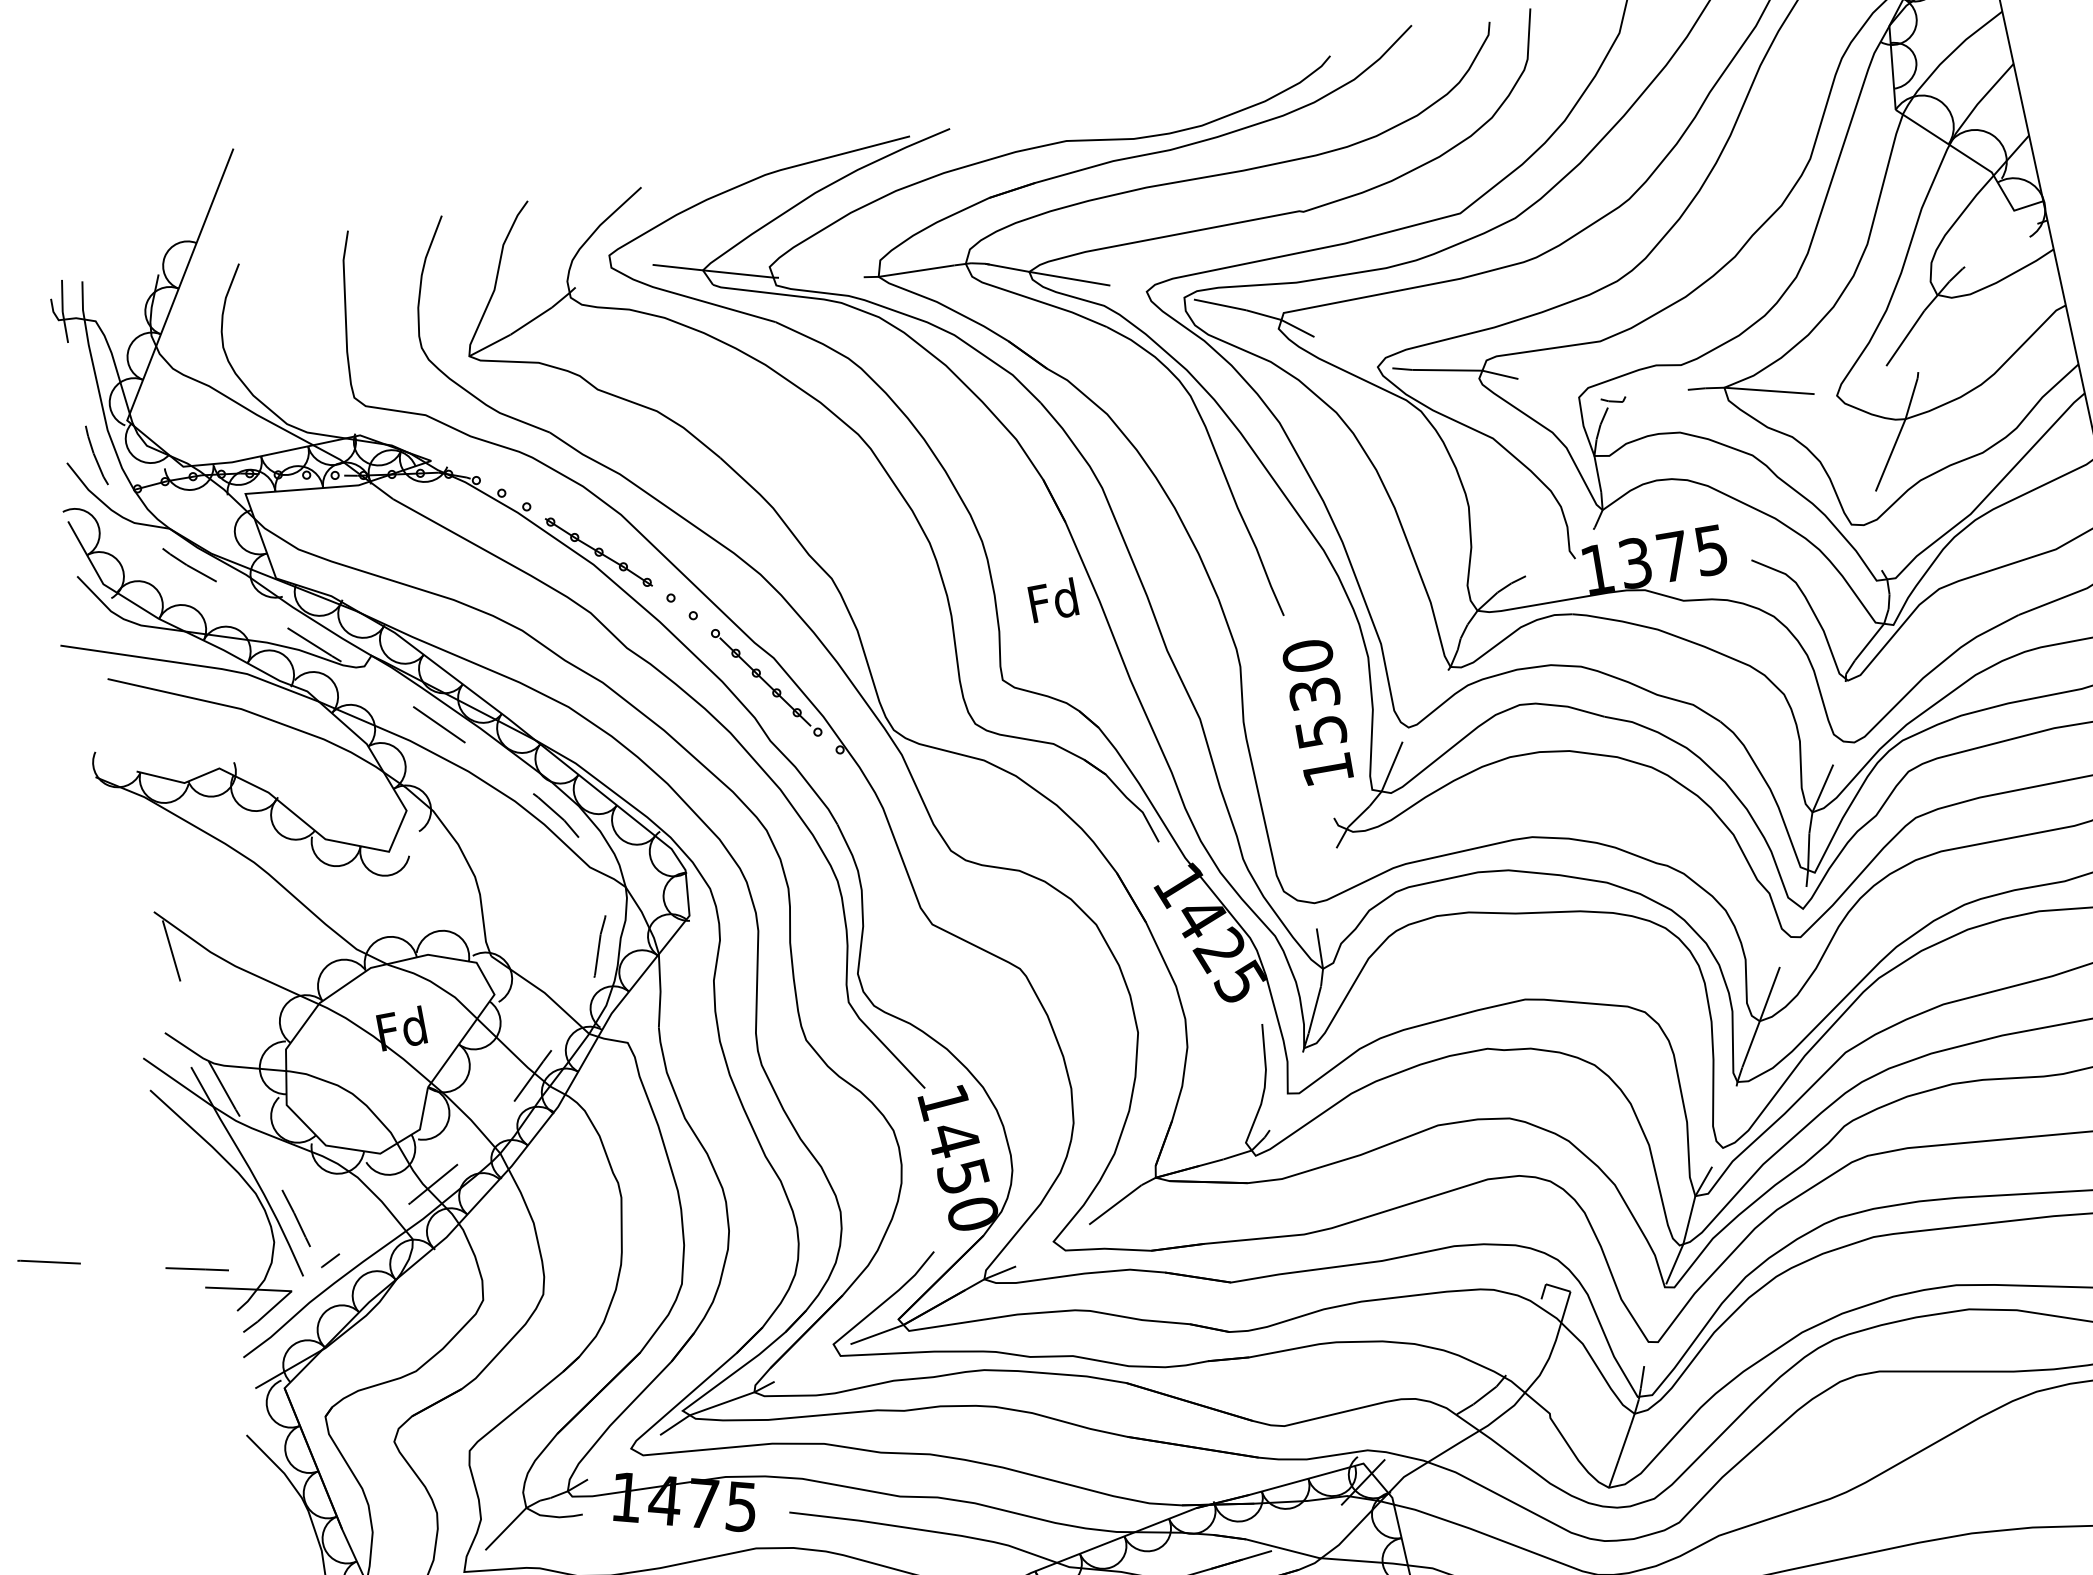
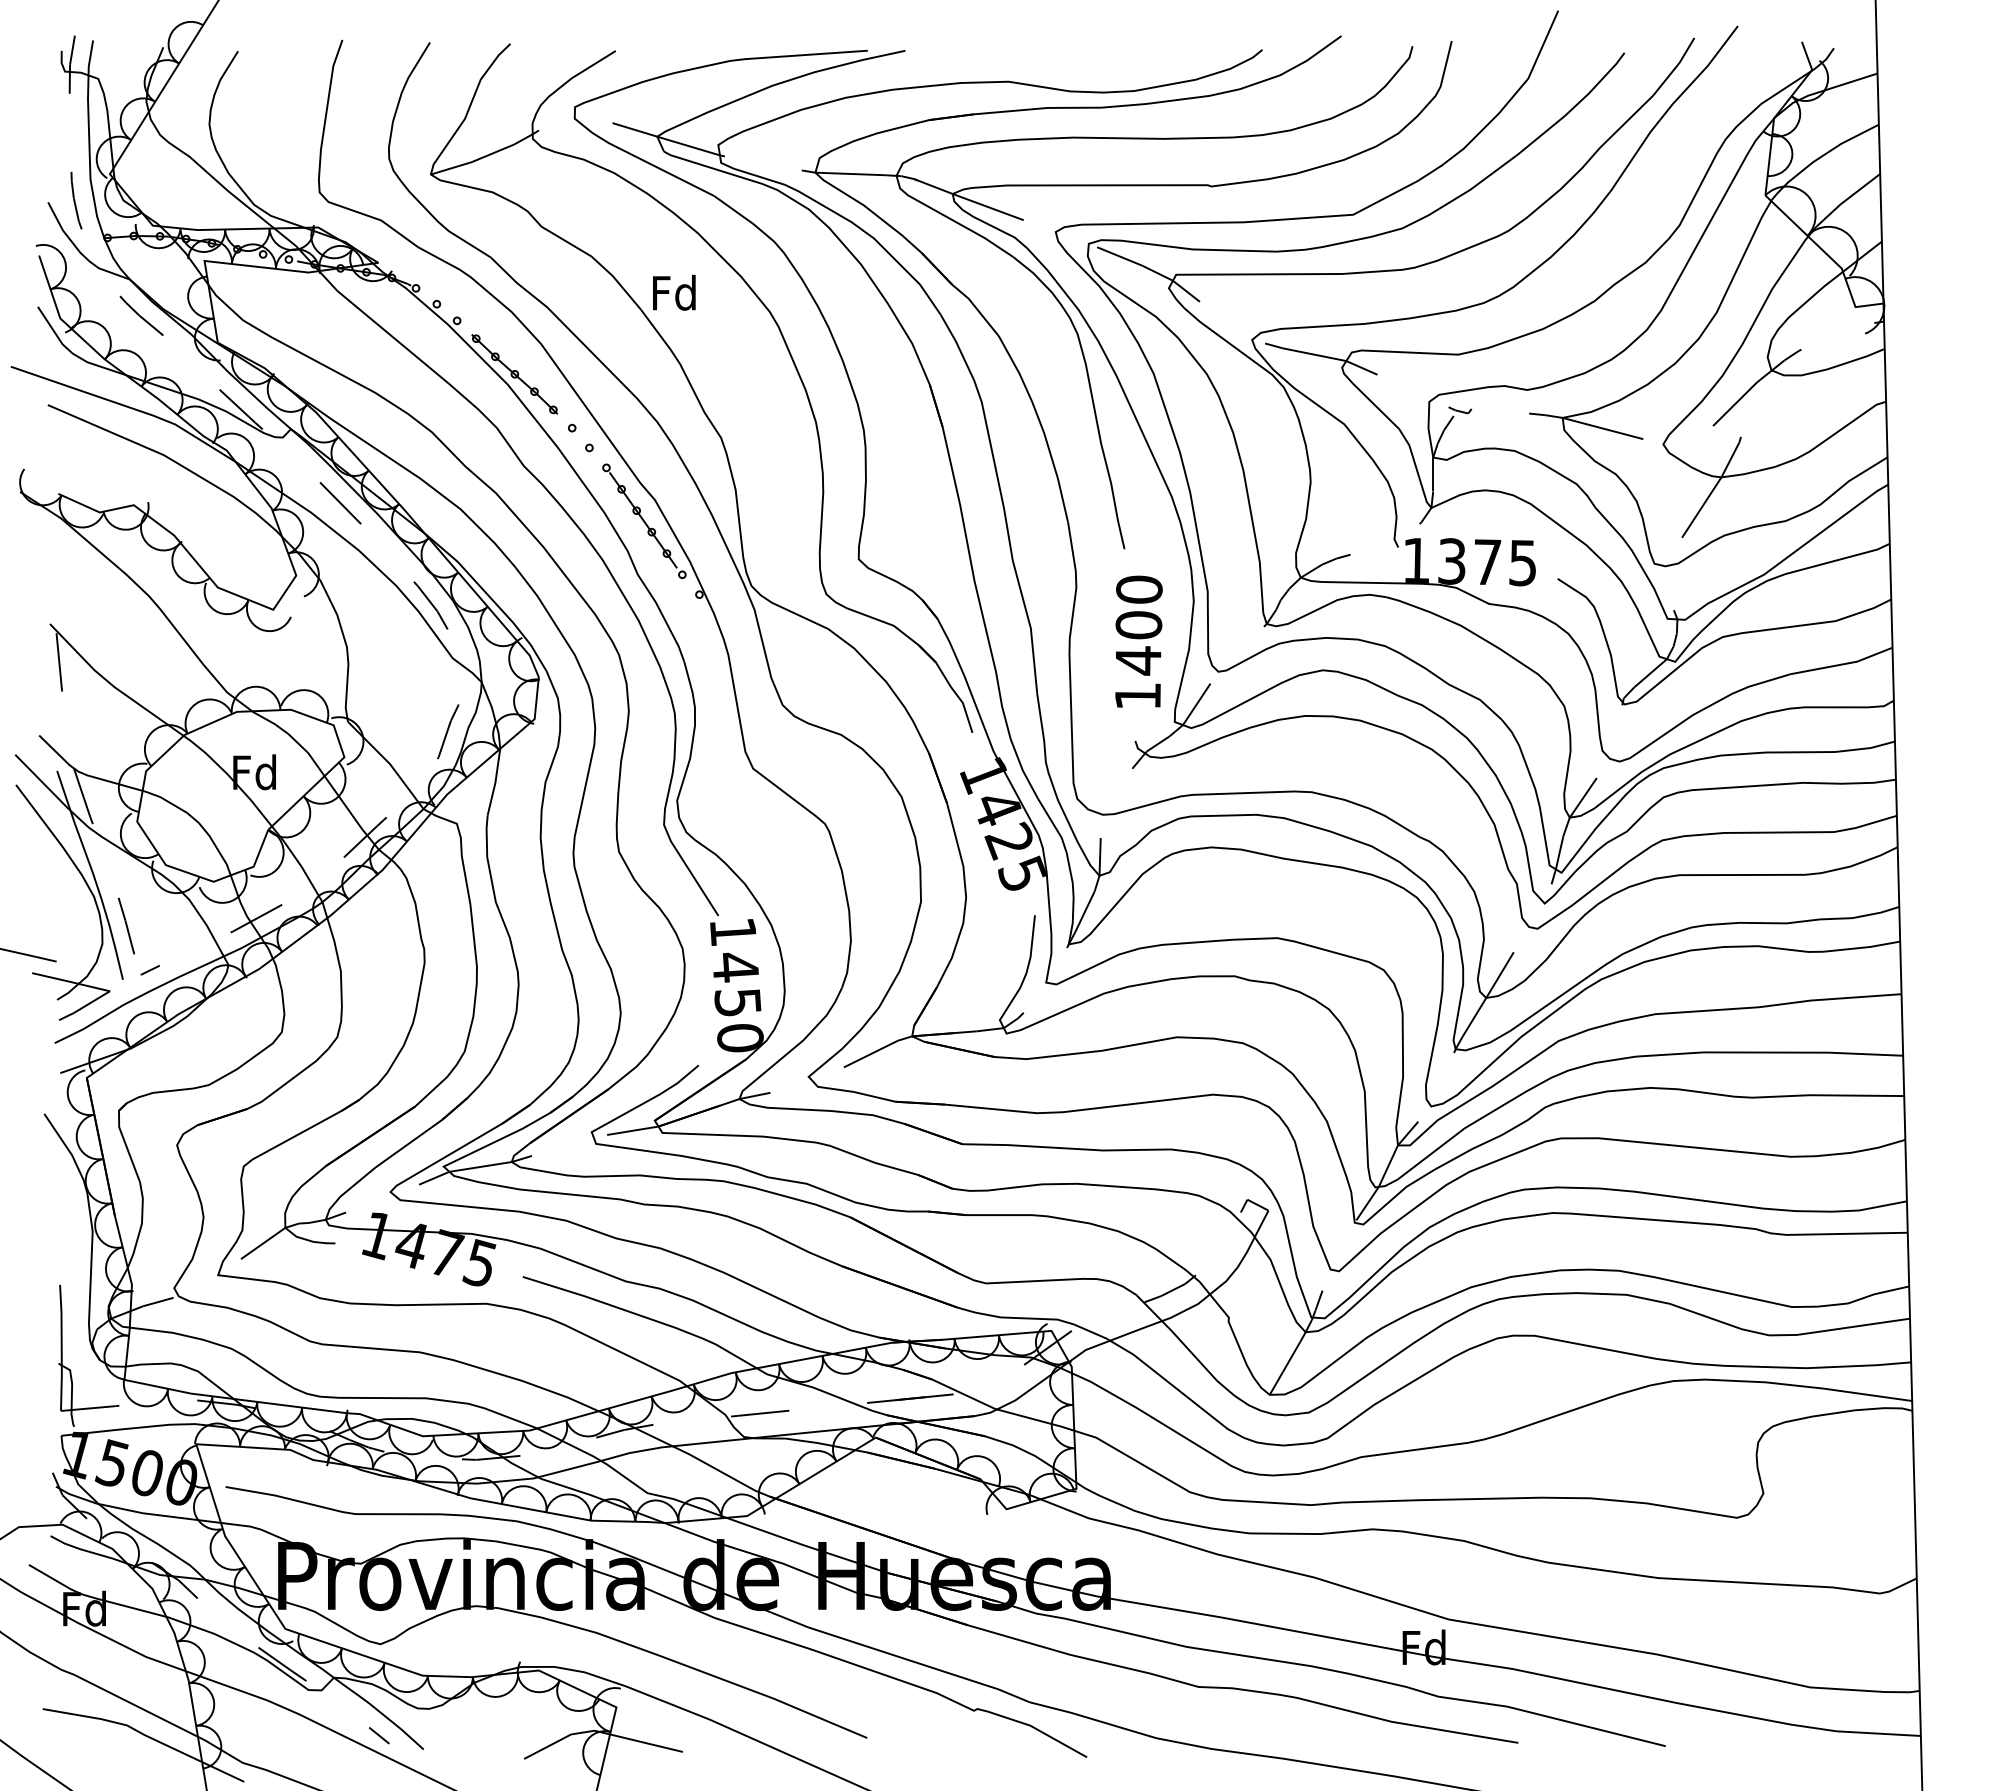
text: (1053, 600) -> (674, 292), moved
text: (1317, 713) -> (1138, 643), 1530 -> 1400

